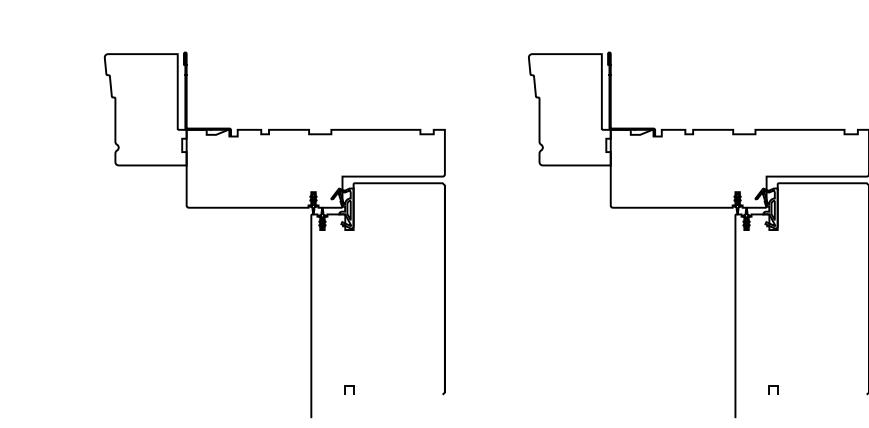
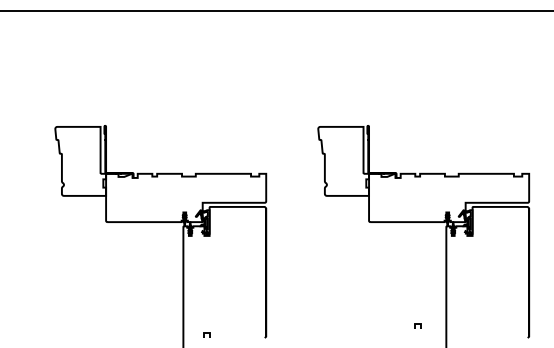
line: (772, 387) -> (417, 324), moved

